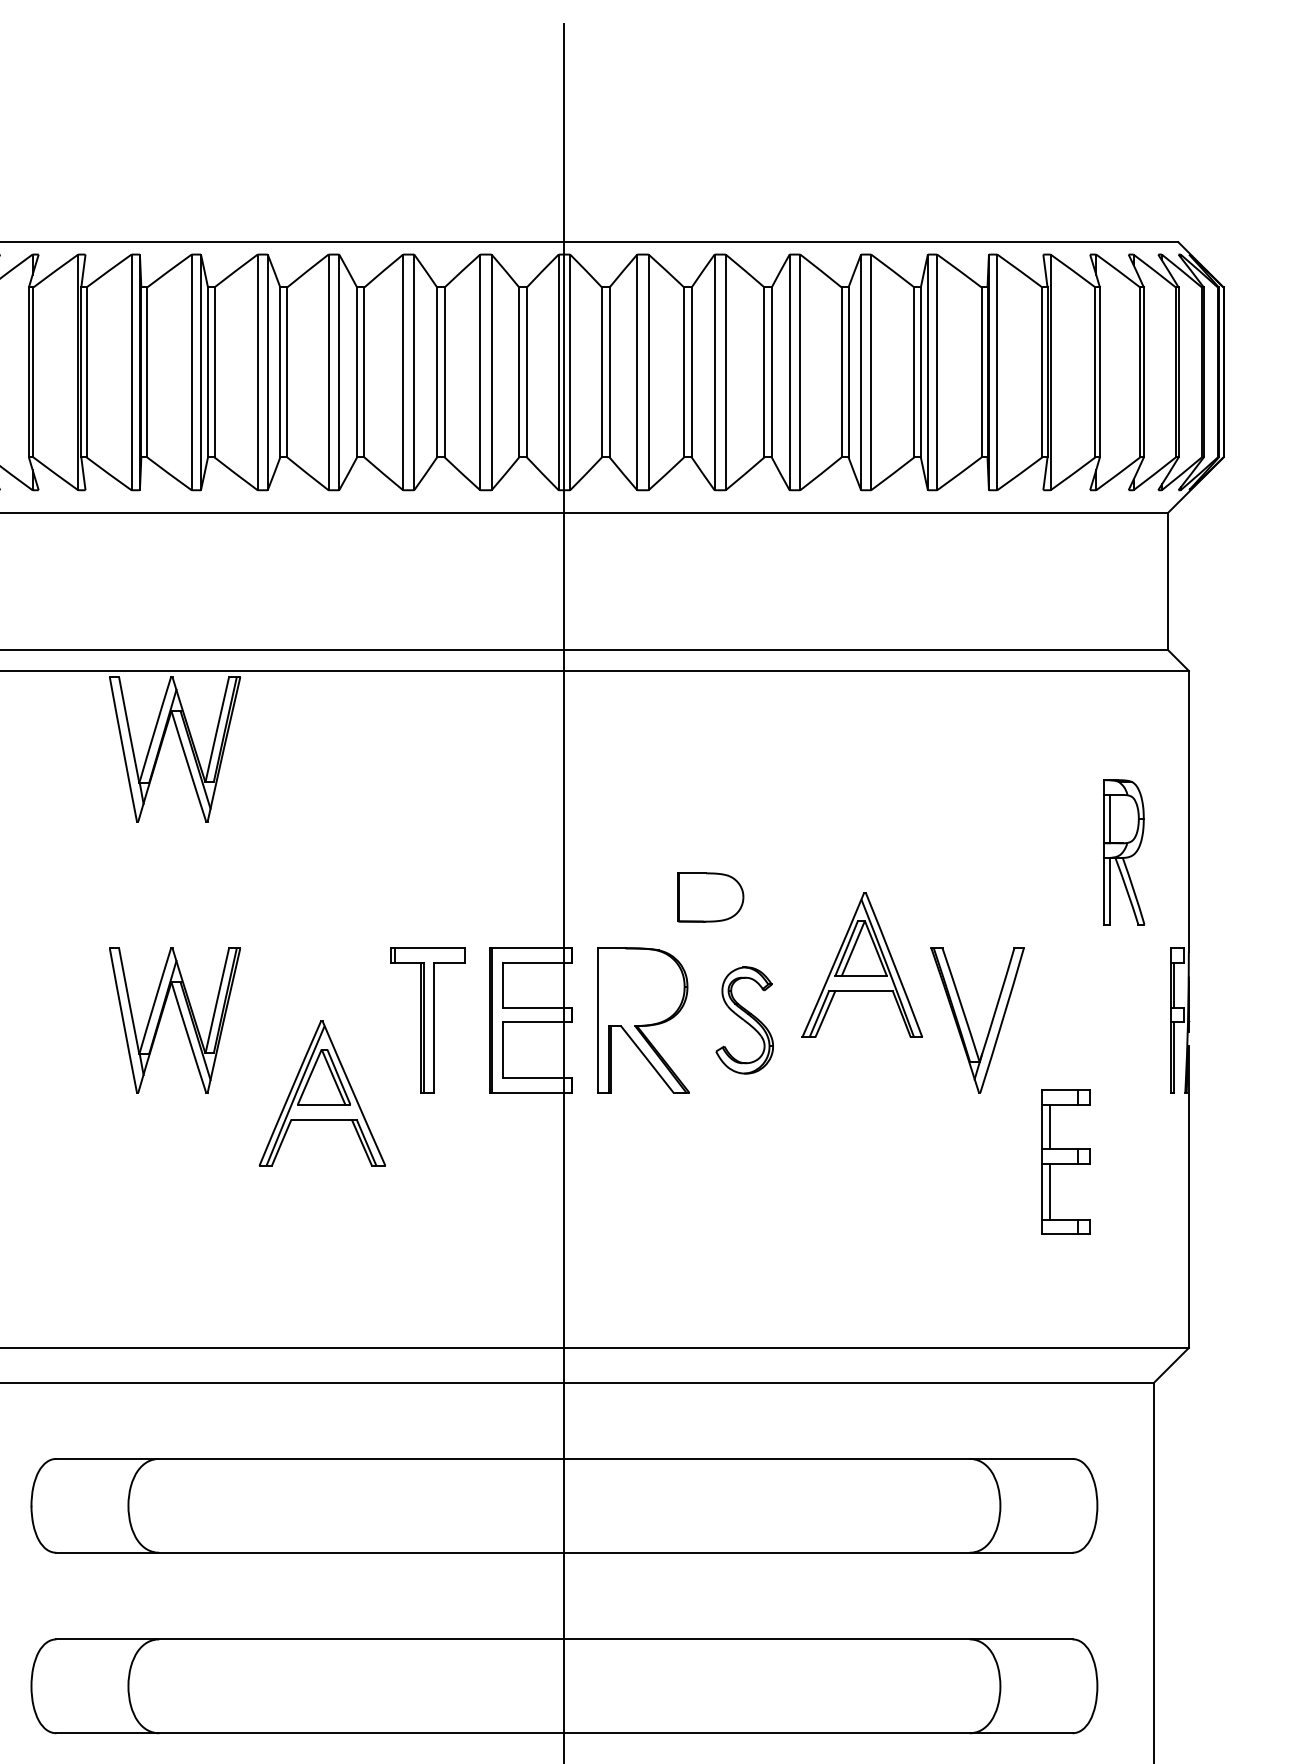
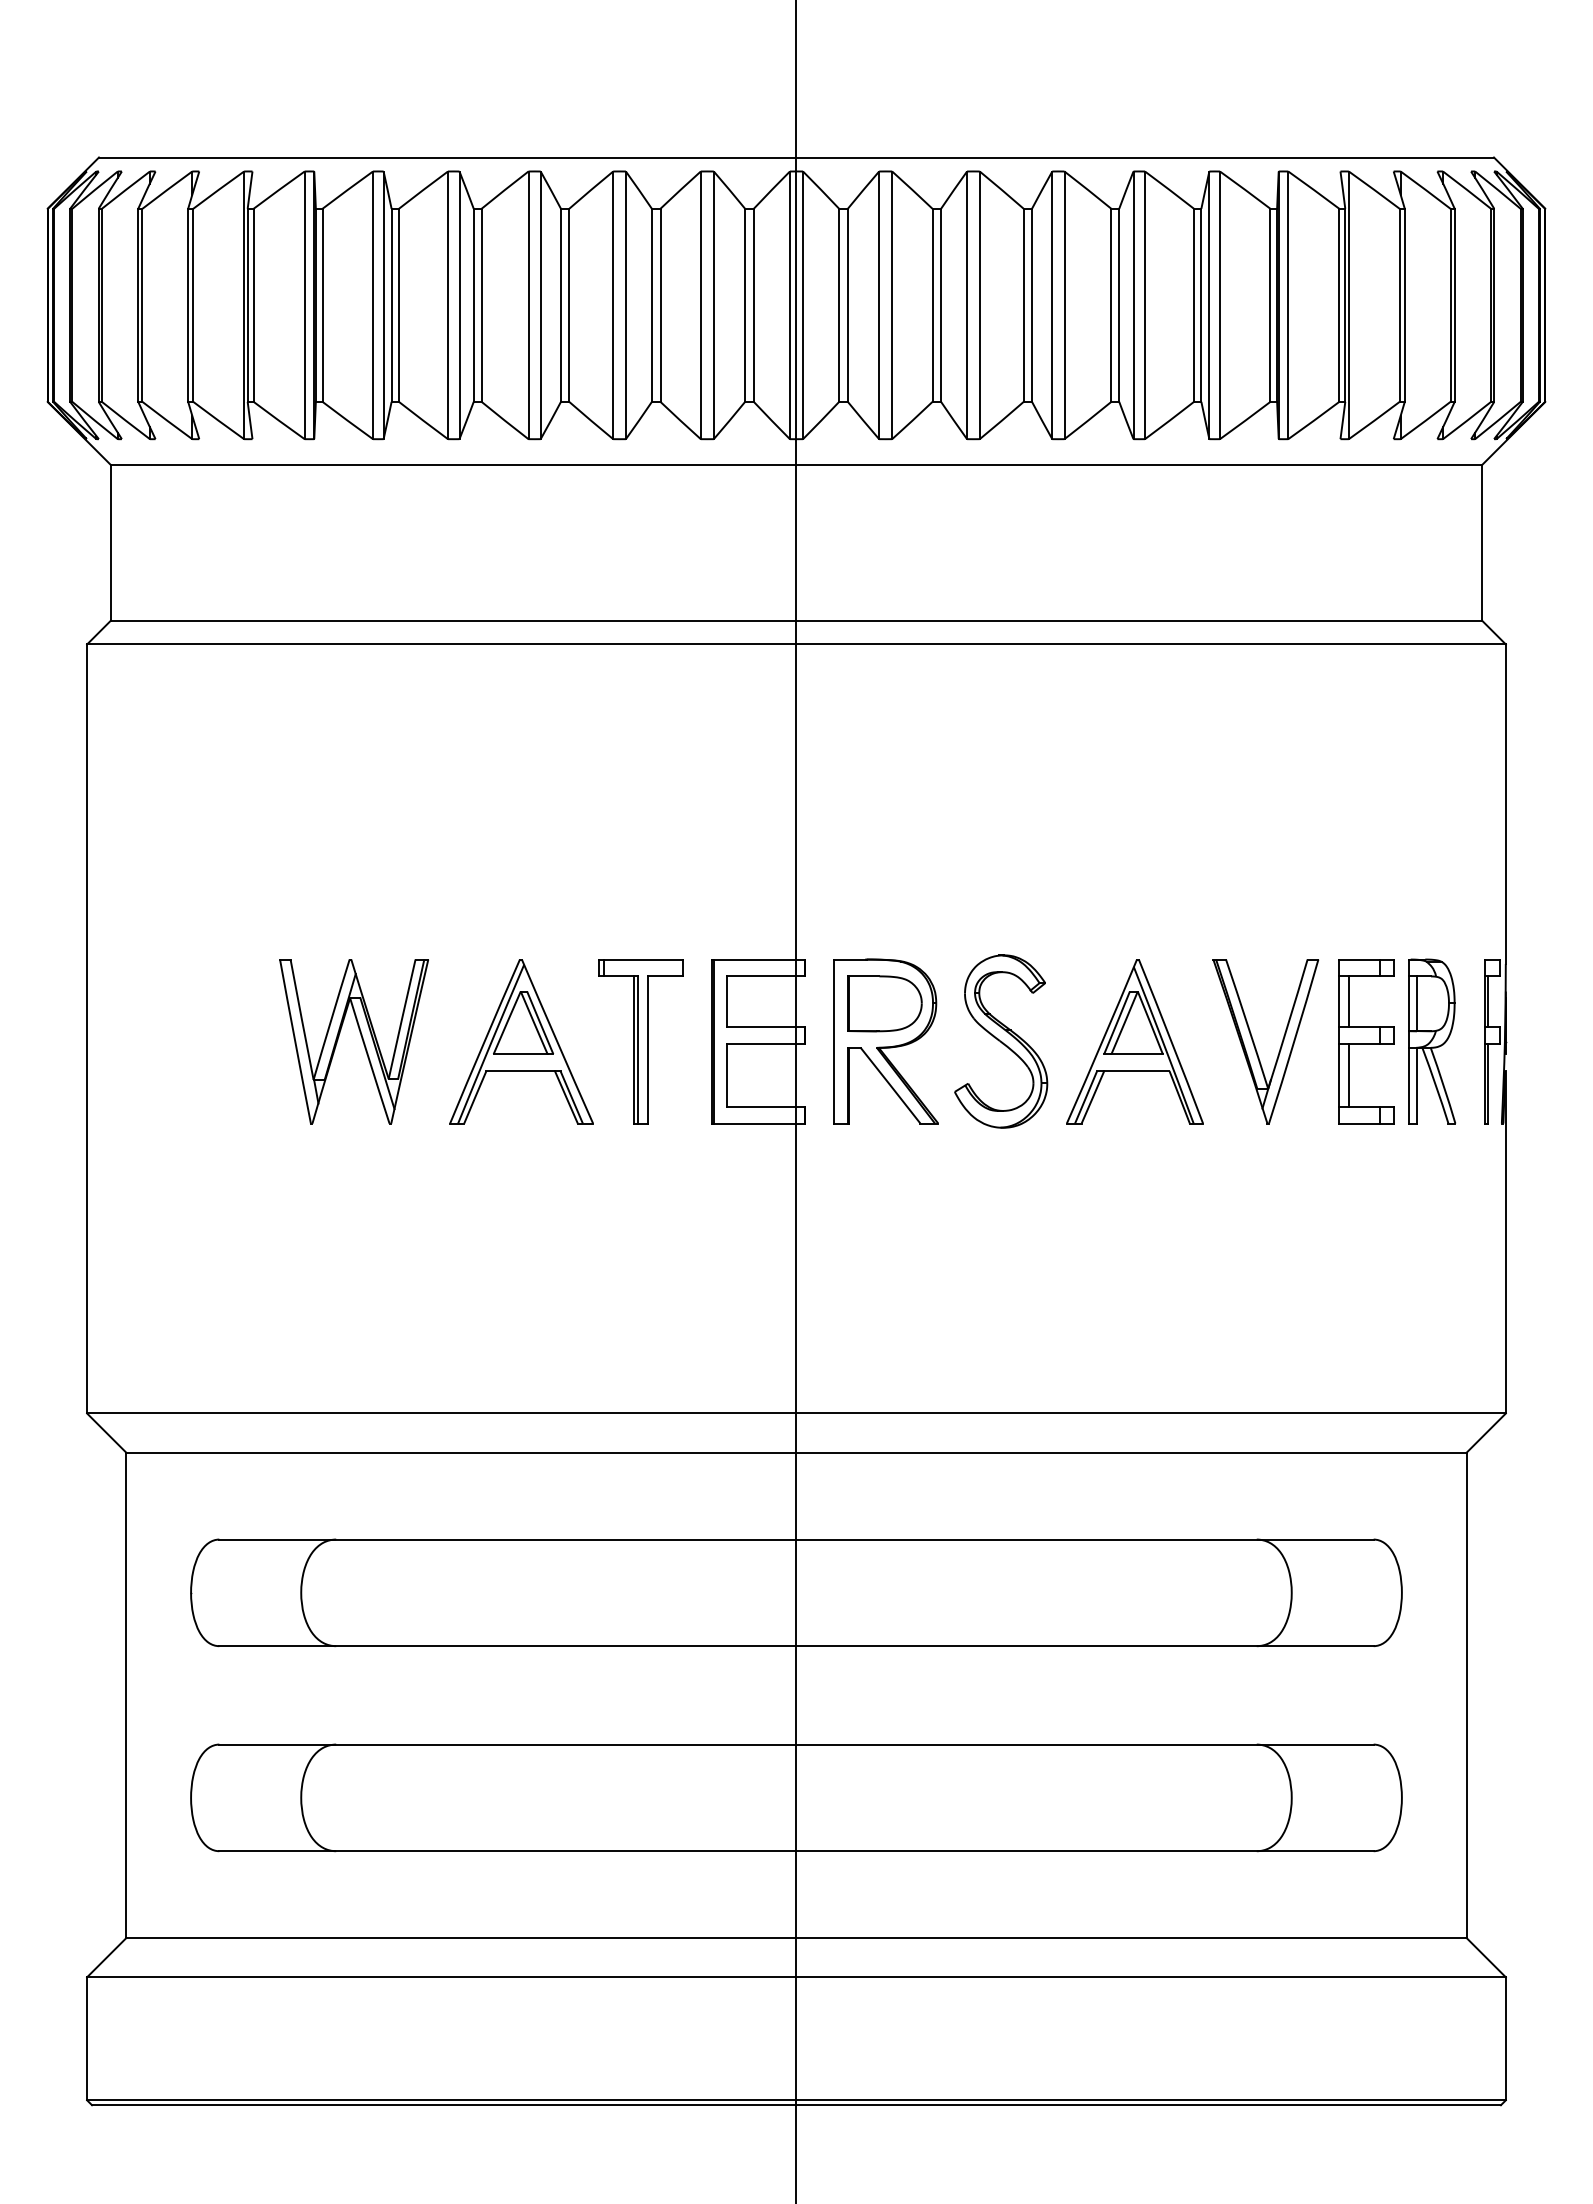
part: (181, 746) -> (361, 730), removed
part: (1123, 852) -> (1431, 1041), moved
part: (710, 897) -> (884, 1003), moved
part: (861, 965) -> (1134, 1041), moved
part: (744, 1020) -> (1001, 1041), size x1.43
part: (322, 1093) -> (521, 1041), moved
part: (1066, 1162) -> (1366, 1041), moved

